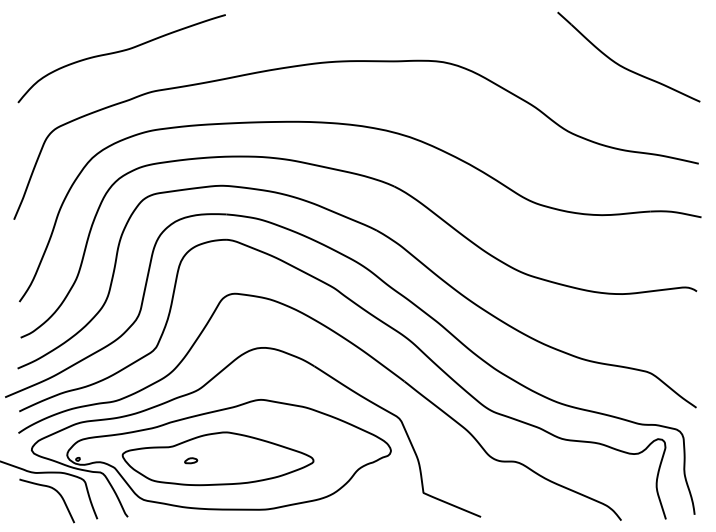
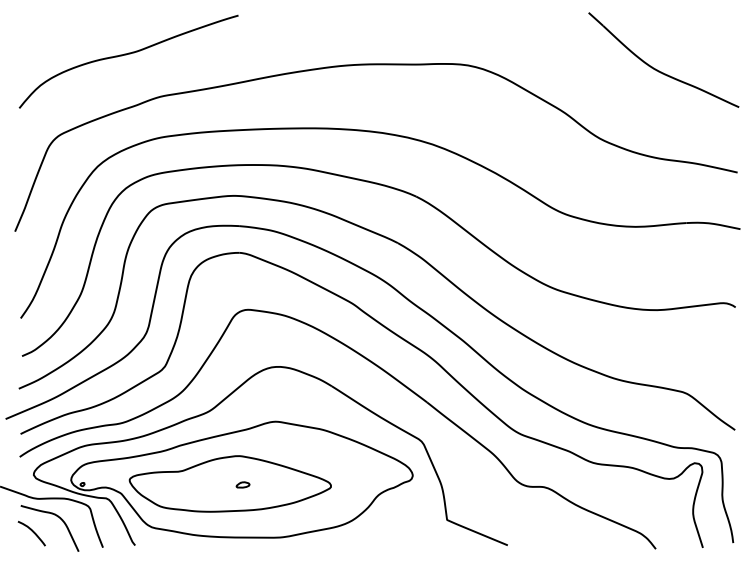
part: (191, 460) -> (243, 484), moved
curve: (30, 504) -> (32, 532), added

